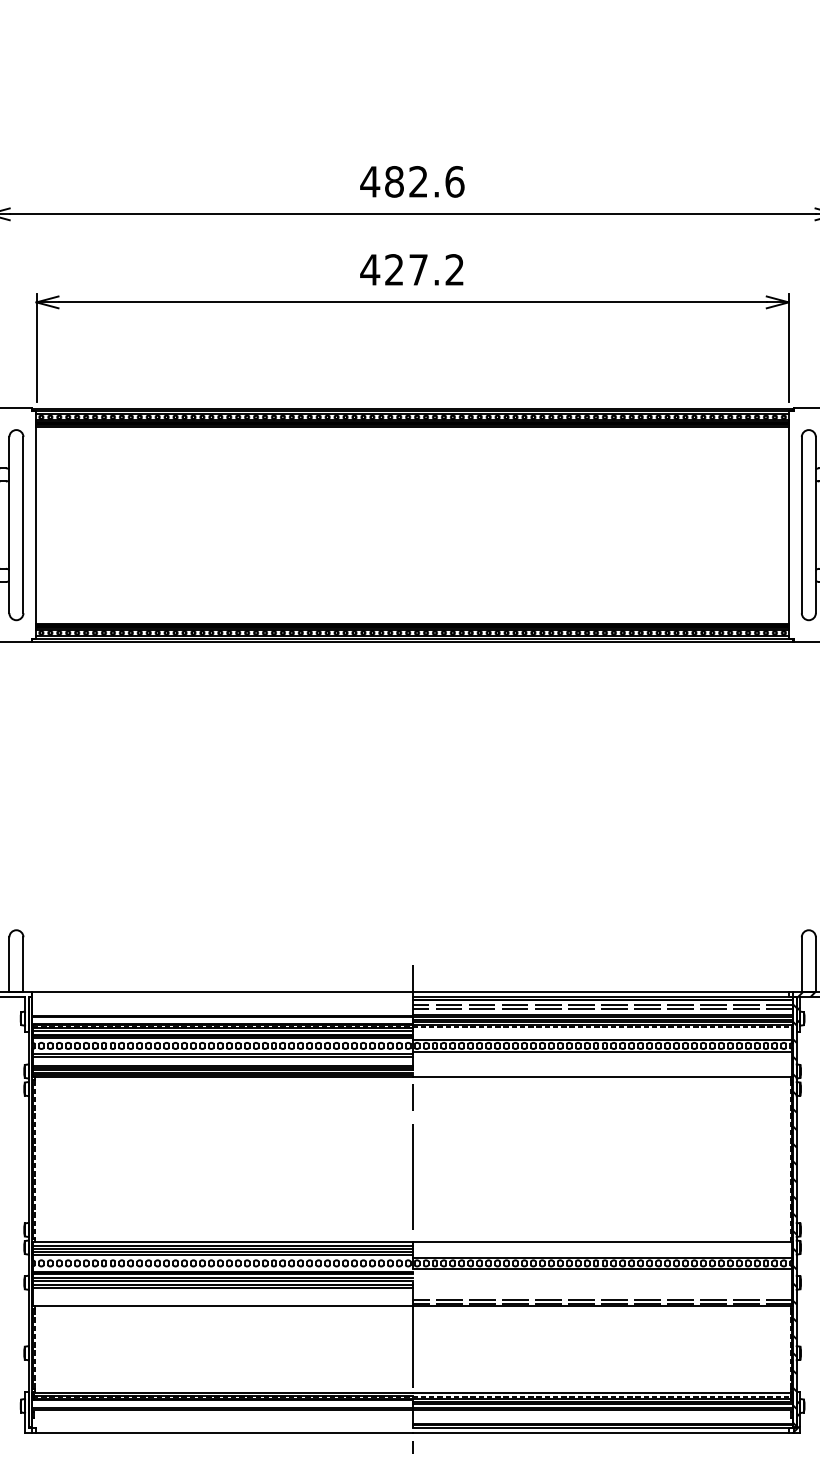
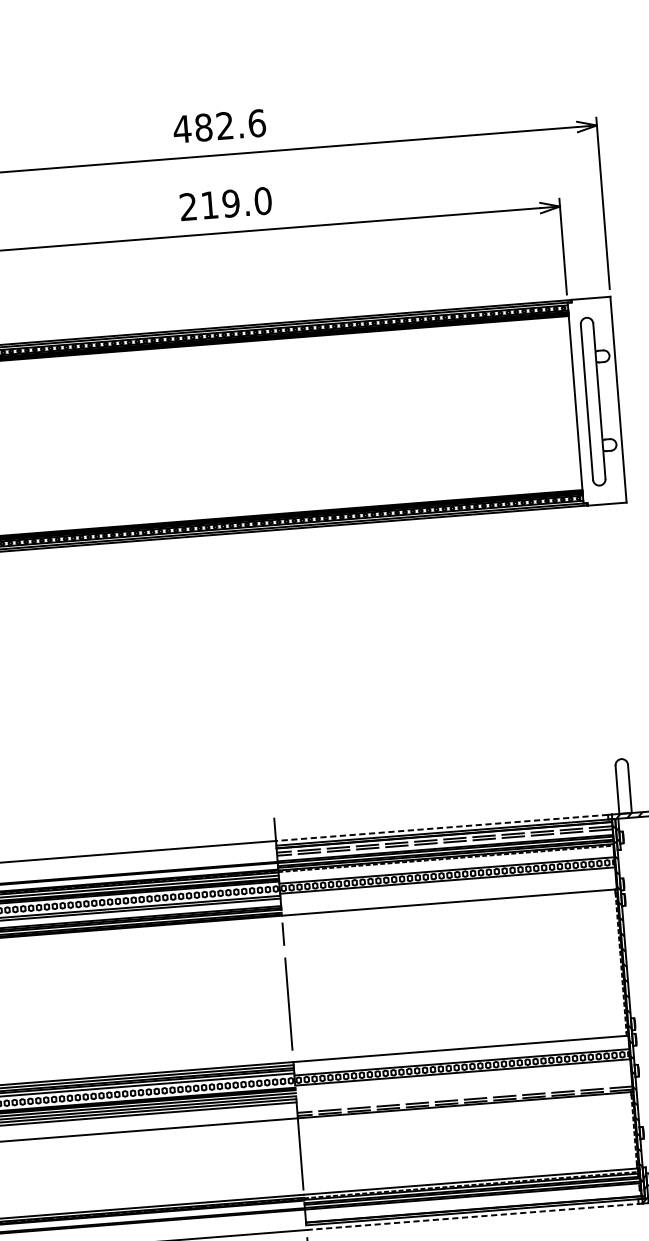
text: (412, 269) -> (225, 203), 427.2 -> 219.0
line: (600, 991) -> (441, 827), solid -> dashed
line: (601, 1432) -> (473, 1216), solid -> dashed

